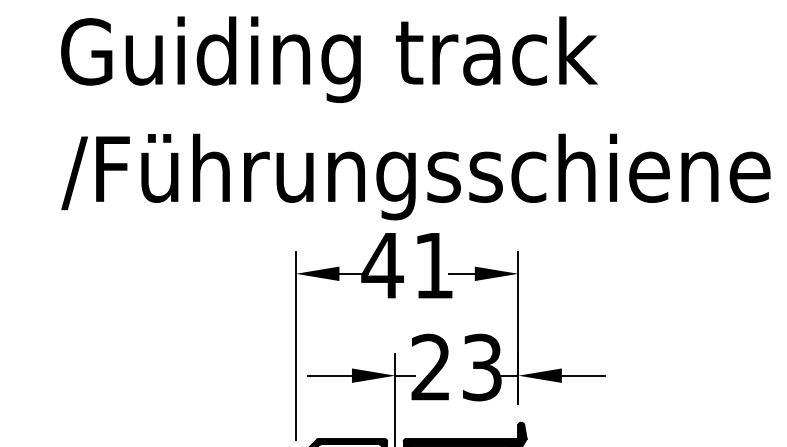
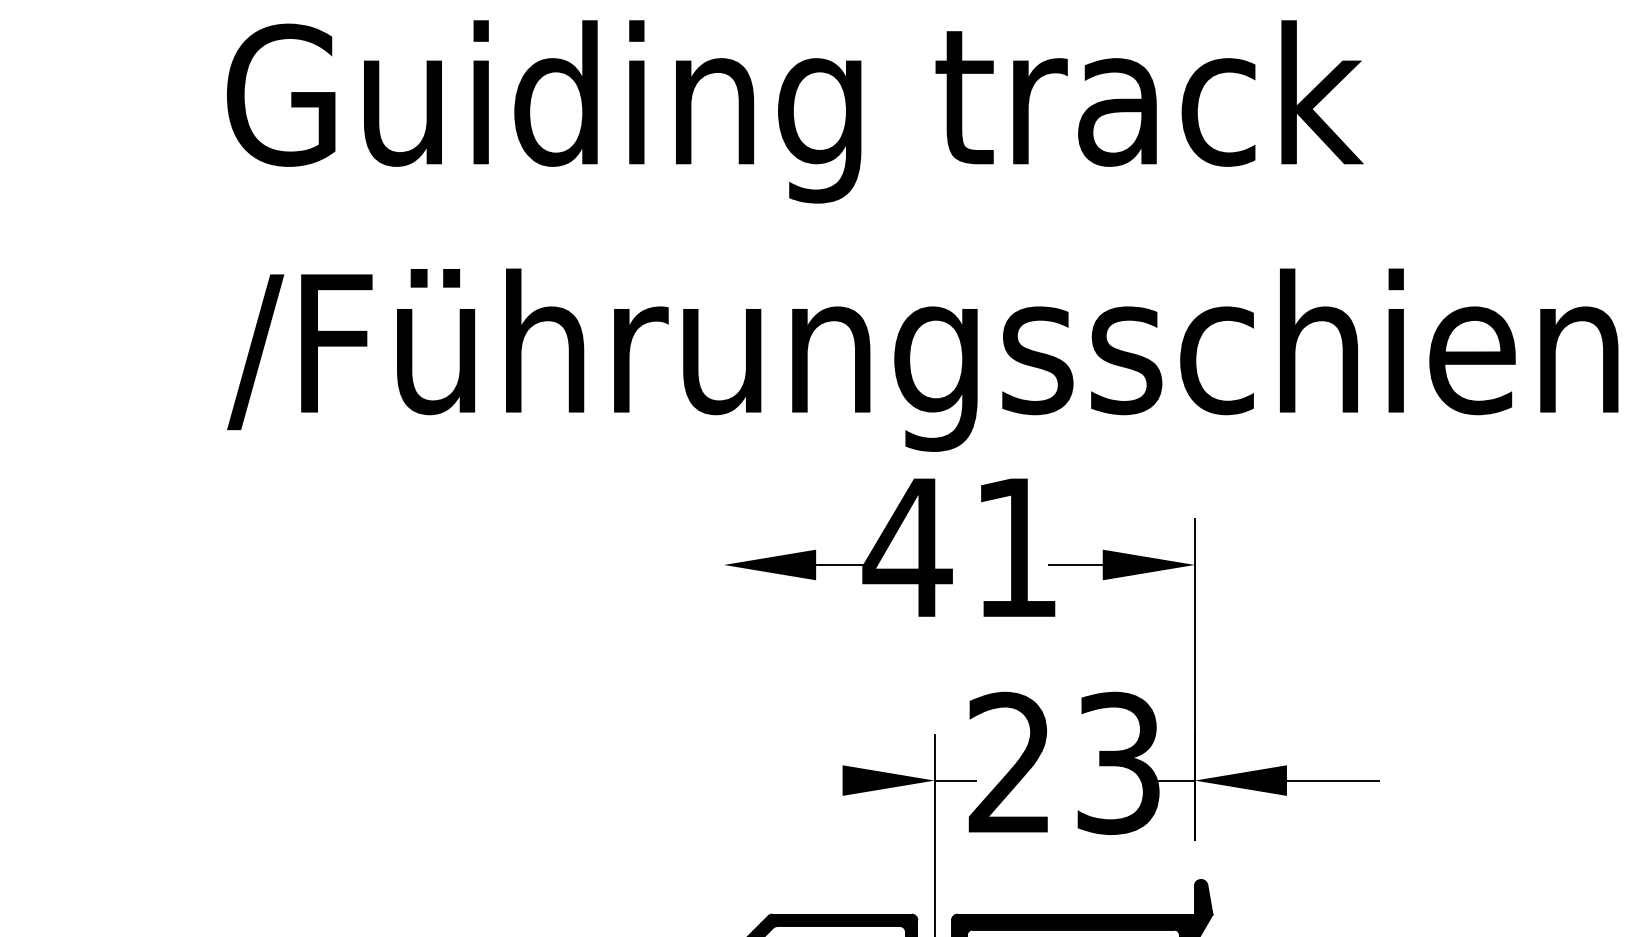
line: (295, 346) -> (723, 718), removed
line: (329, 375) -> (795, 780), removed

